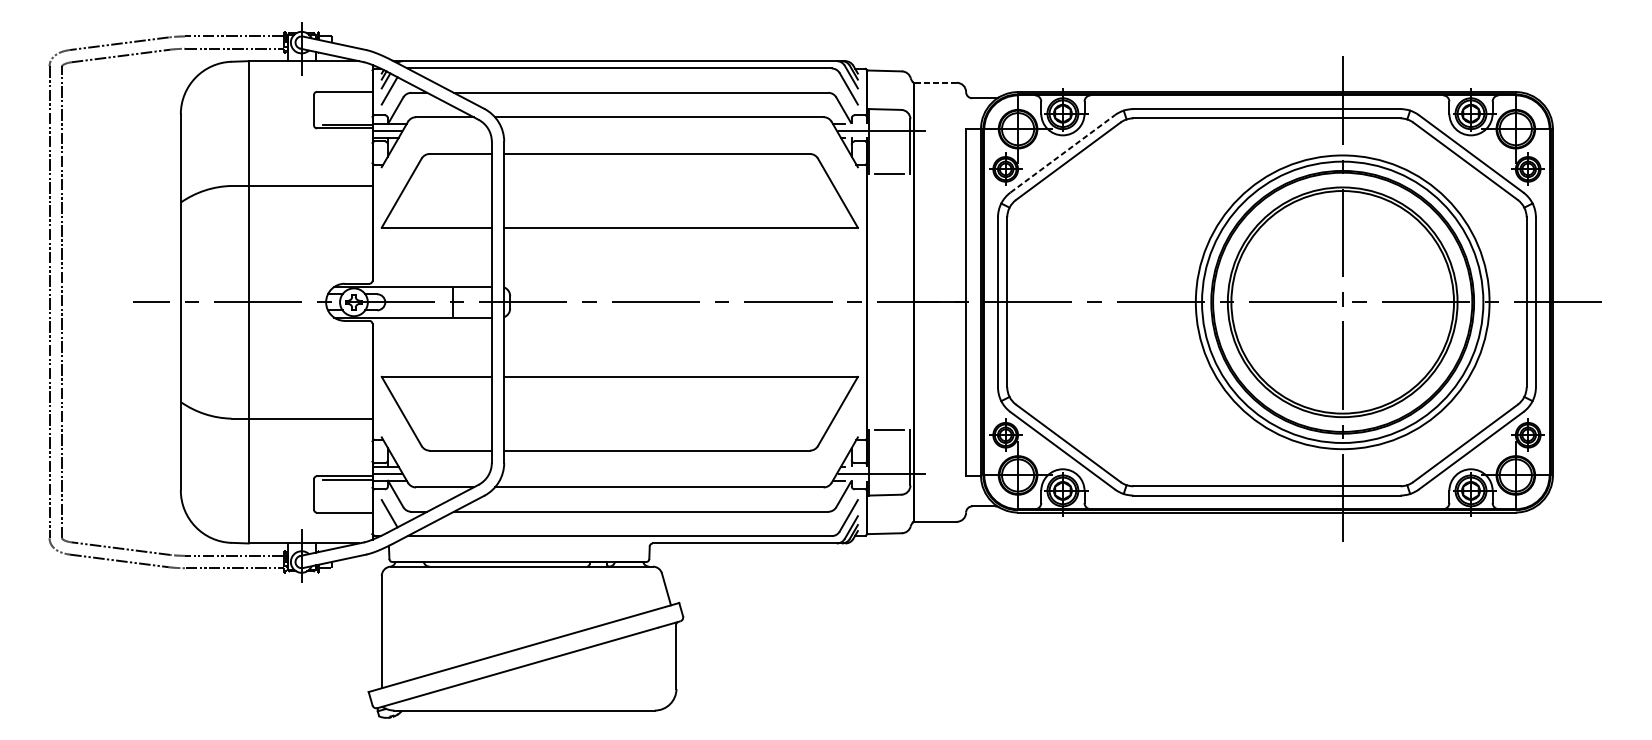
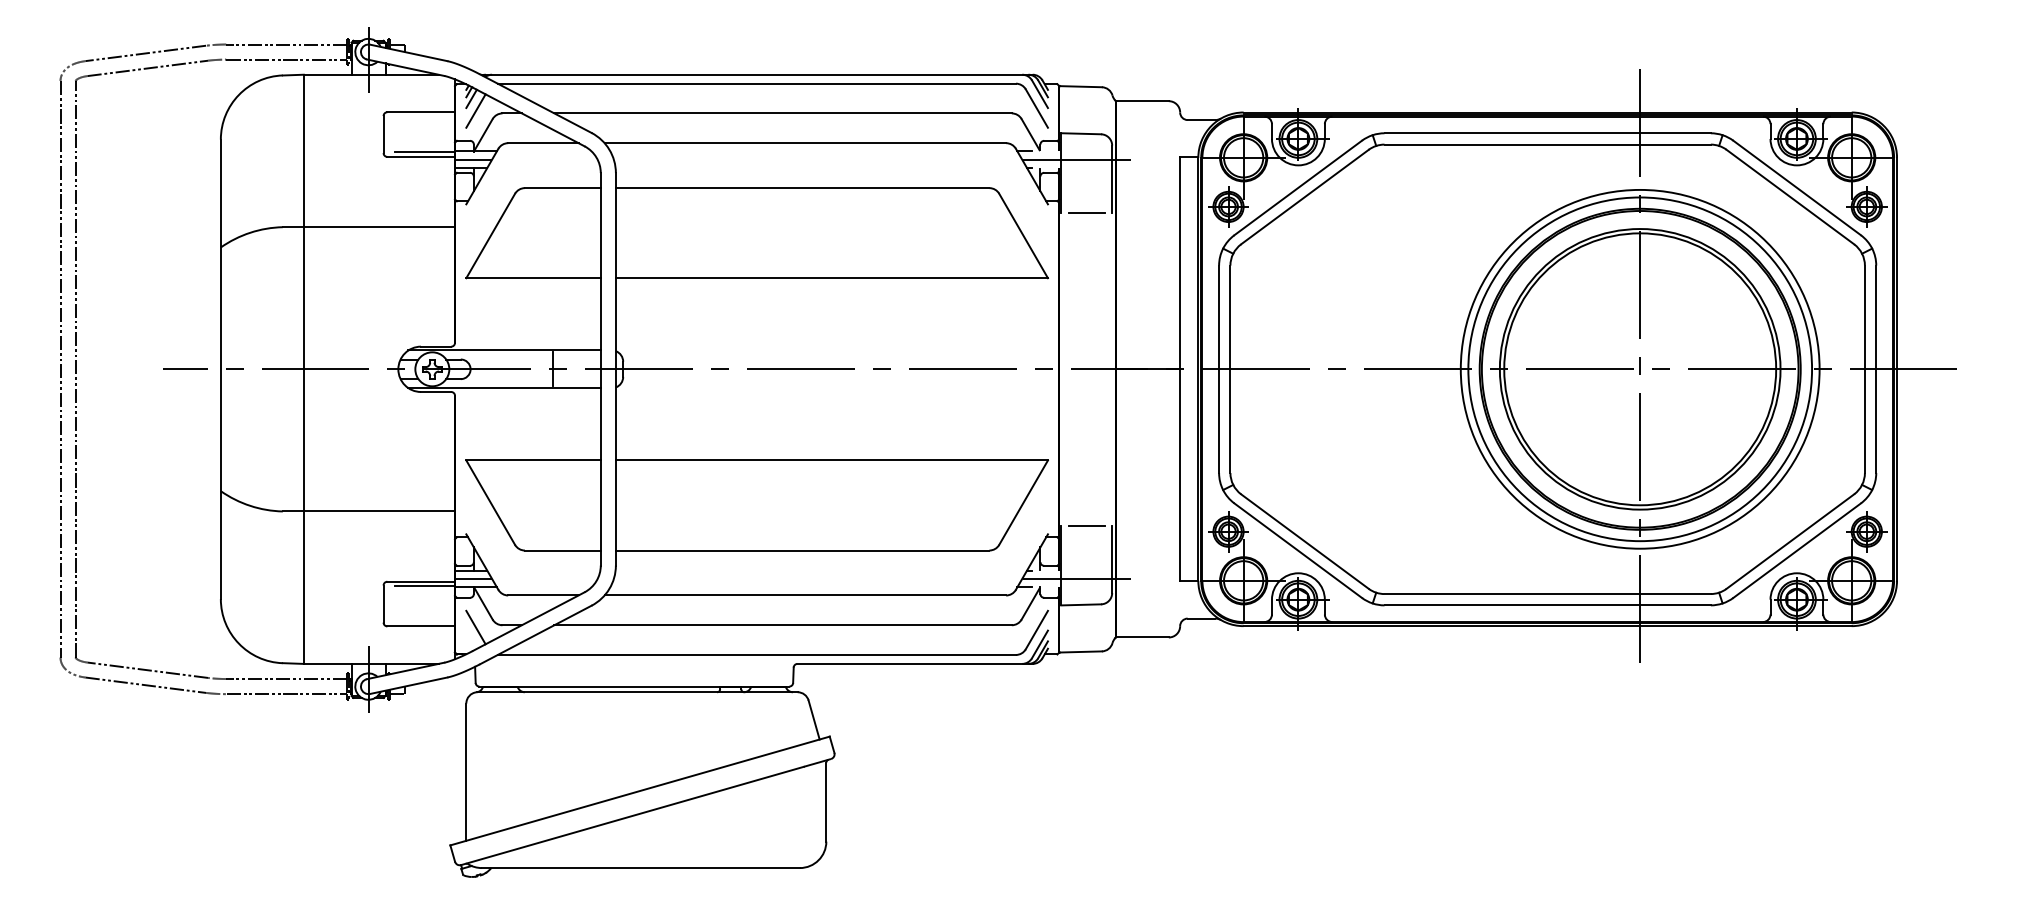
line: (934, 83) -> (1141, 101), dashed -> solid
line: (1062, 153) -> (1298, 187), dashed -> solid

